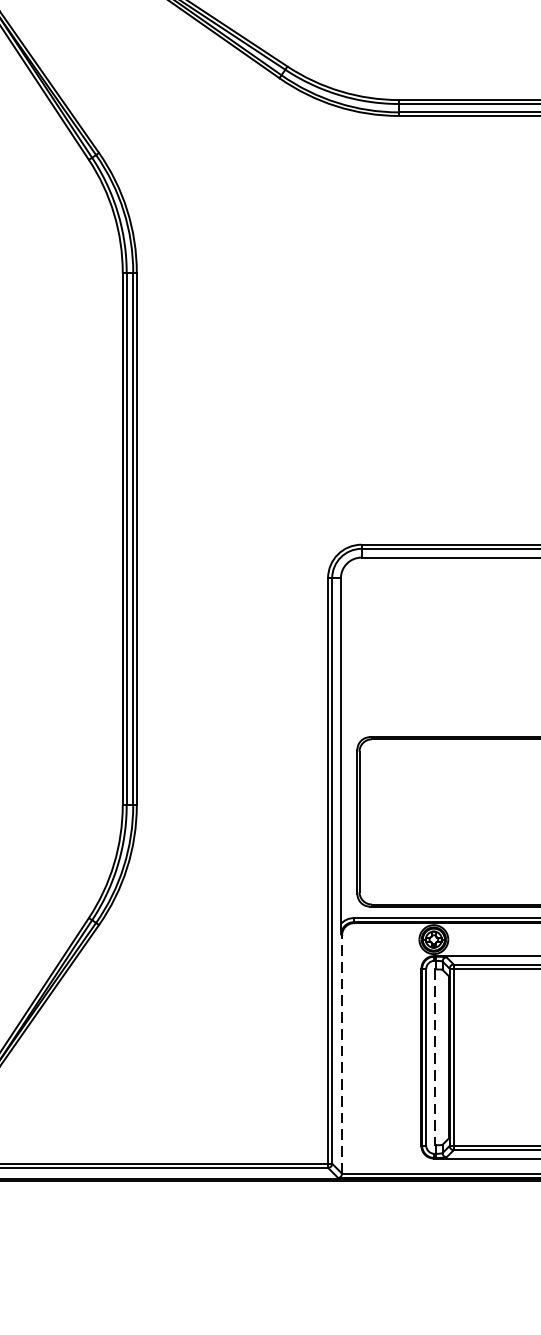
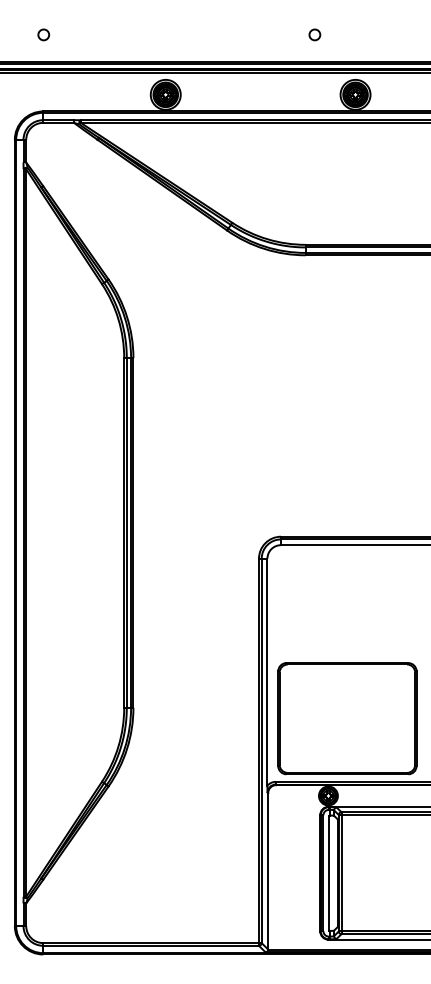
line: (342, 1053) -> (268, 870), dashed -> solid
line: (435, 1057) -> (329, 873), dashed -> solid

